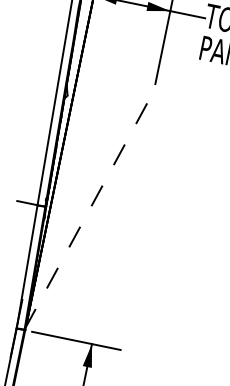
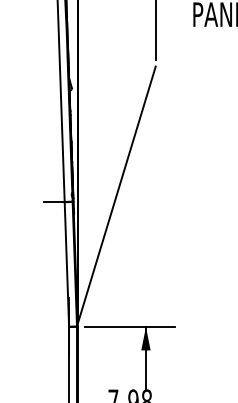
line: (89, 210) -> (116, 196), dashed -> solid

